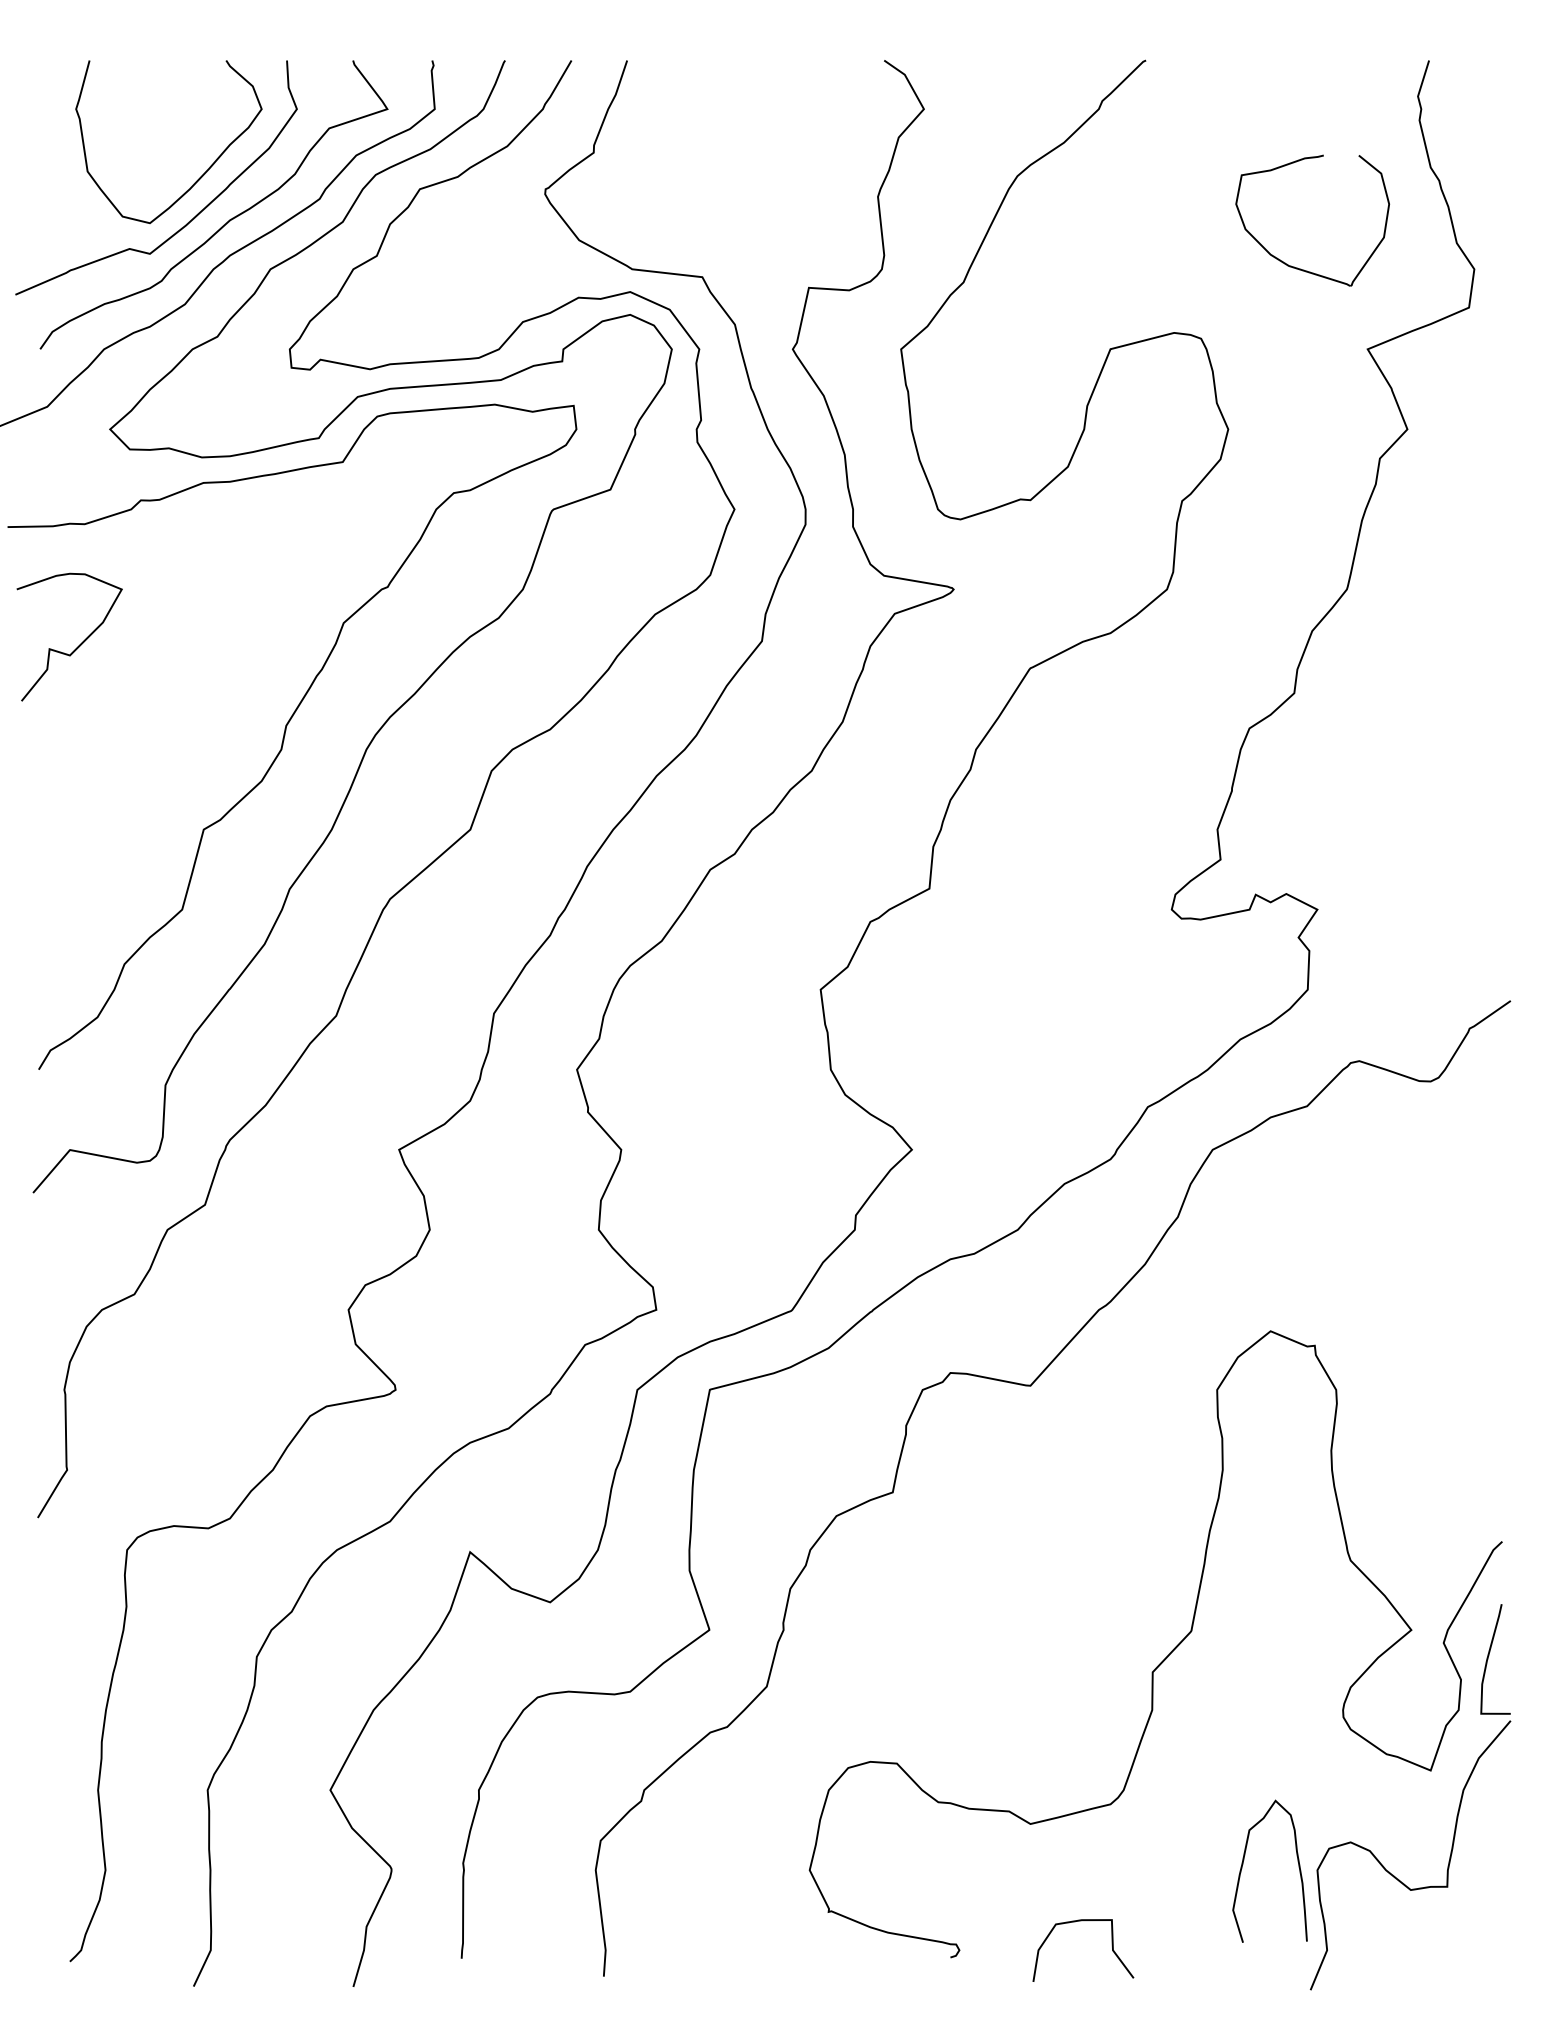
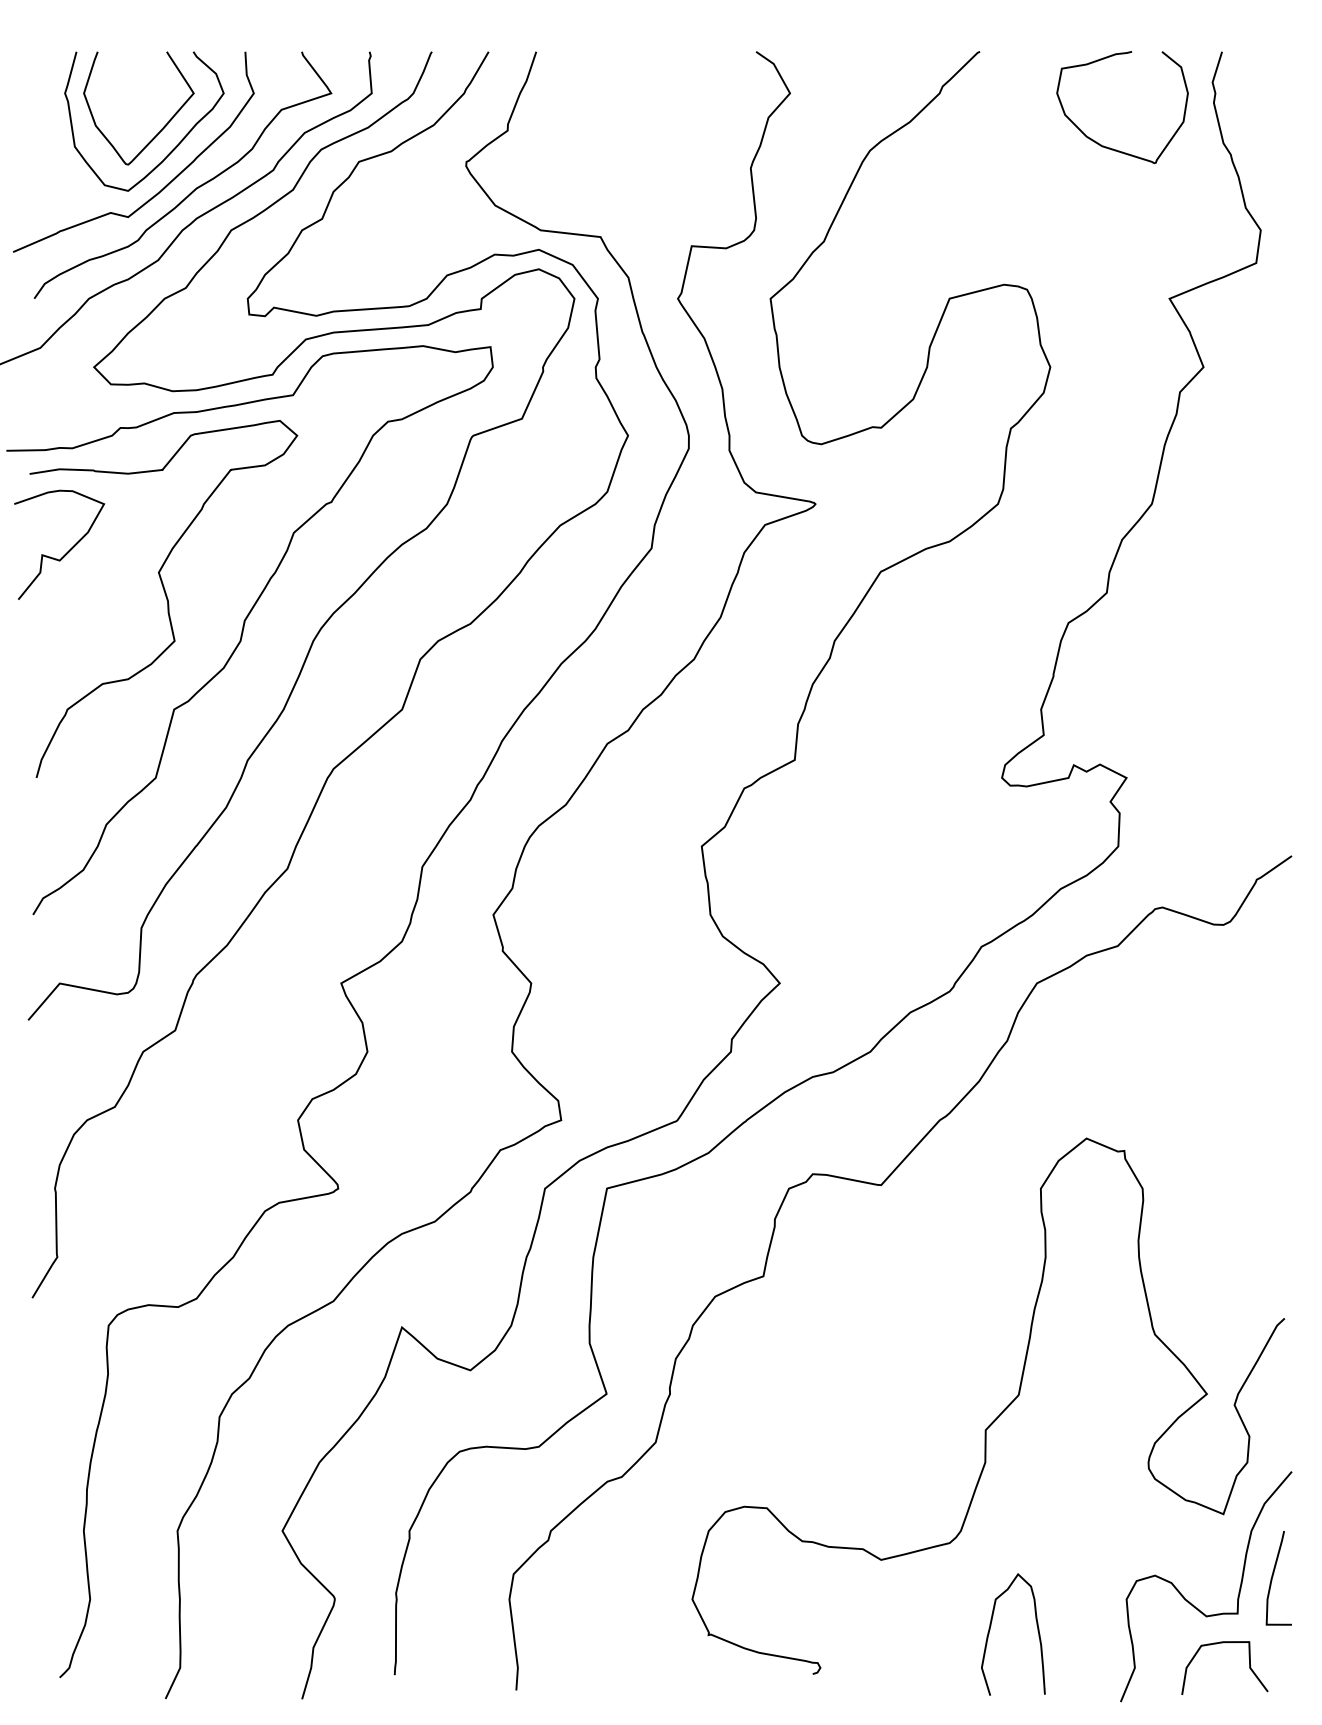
curve: (188, 151) -> (161, 129), added
part: (1297, 267) -> (1109, 147), moved
curve: (194, 700) -> (166, 599), added
curve: (1488, 1659) -> (1272, 1578), moved
curve: (1243, 1864) -> (990, 1628), moved
curve: (1111, 1946) -> (1248, 1664), moved

